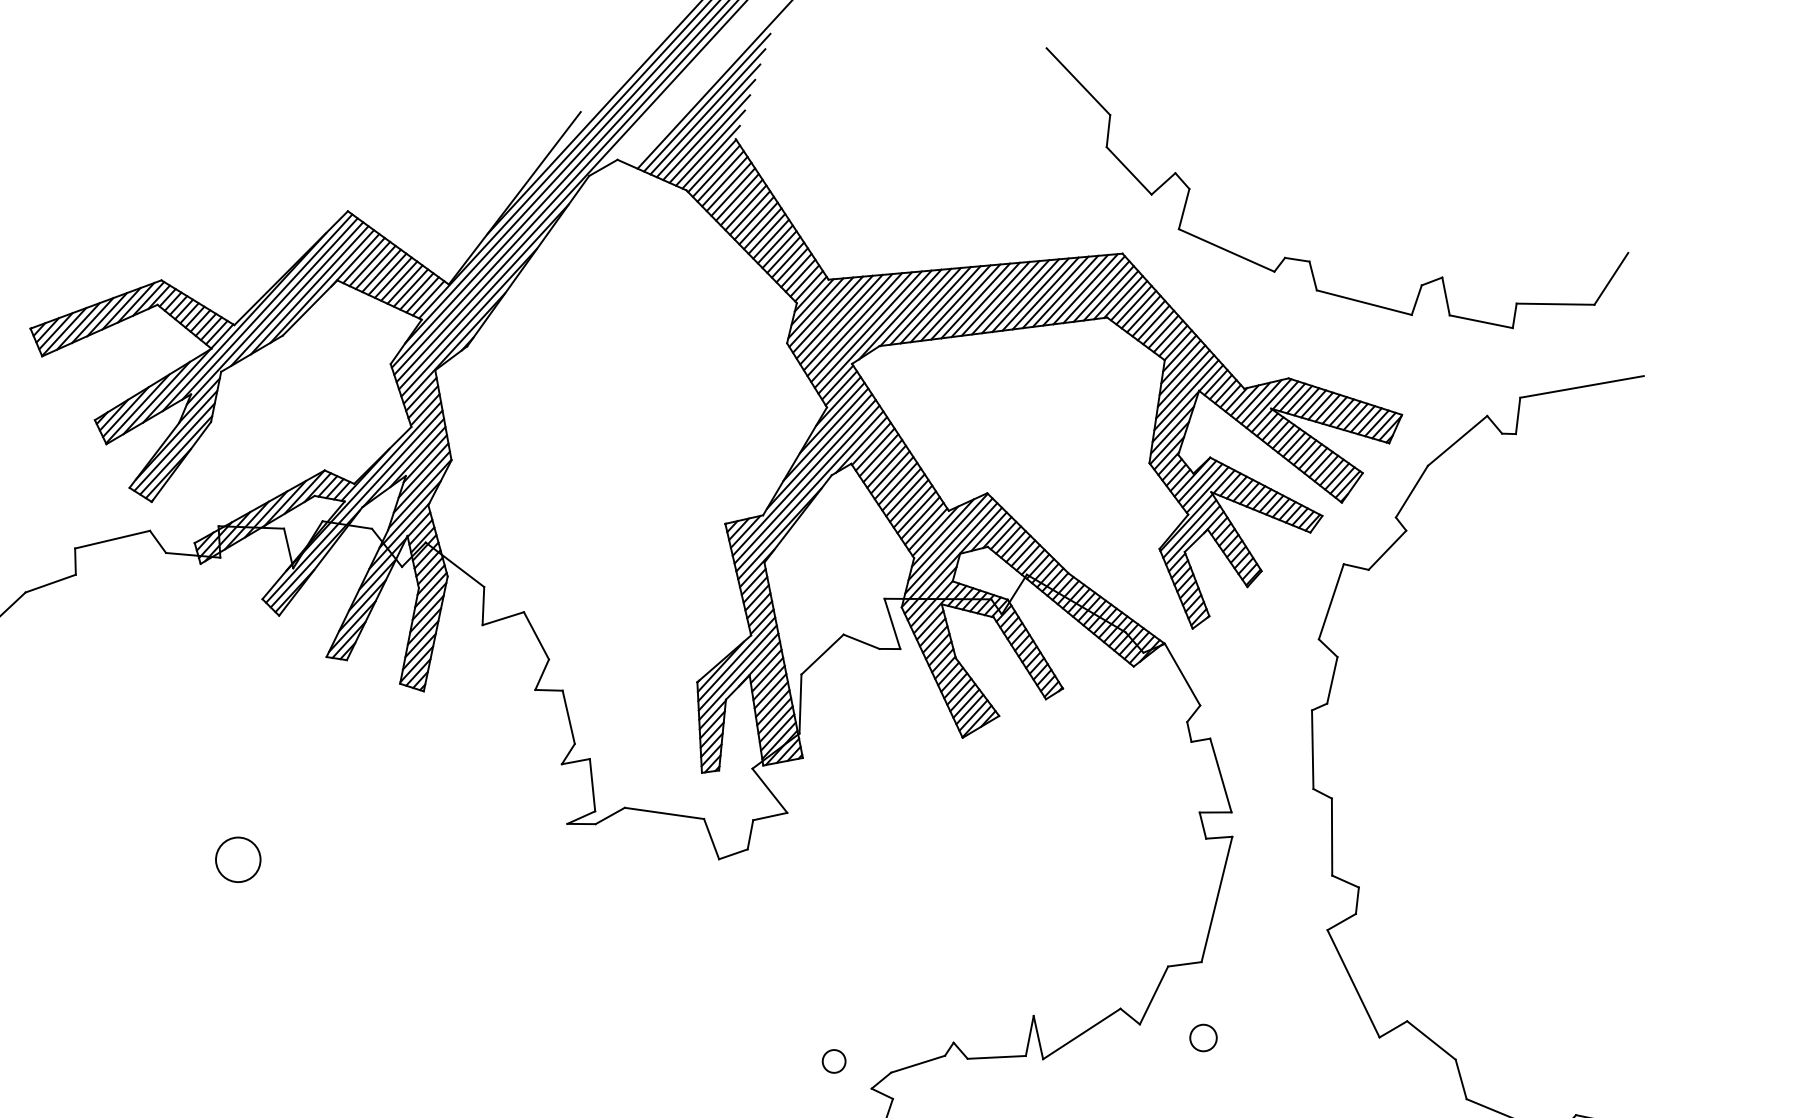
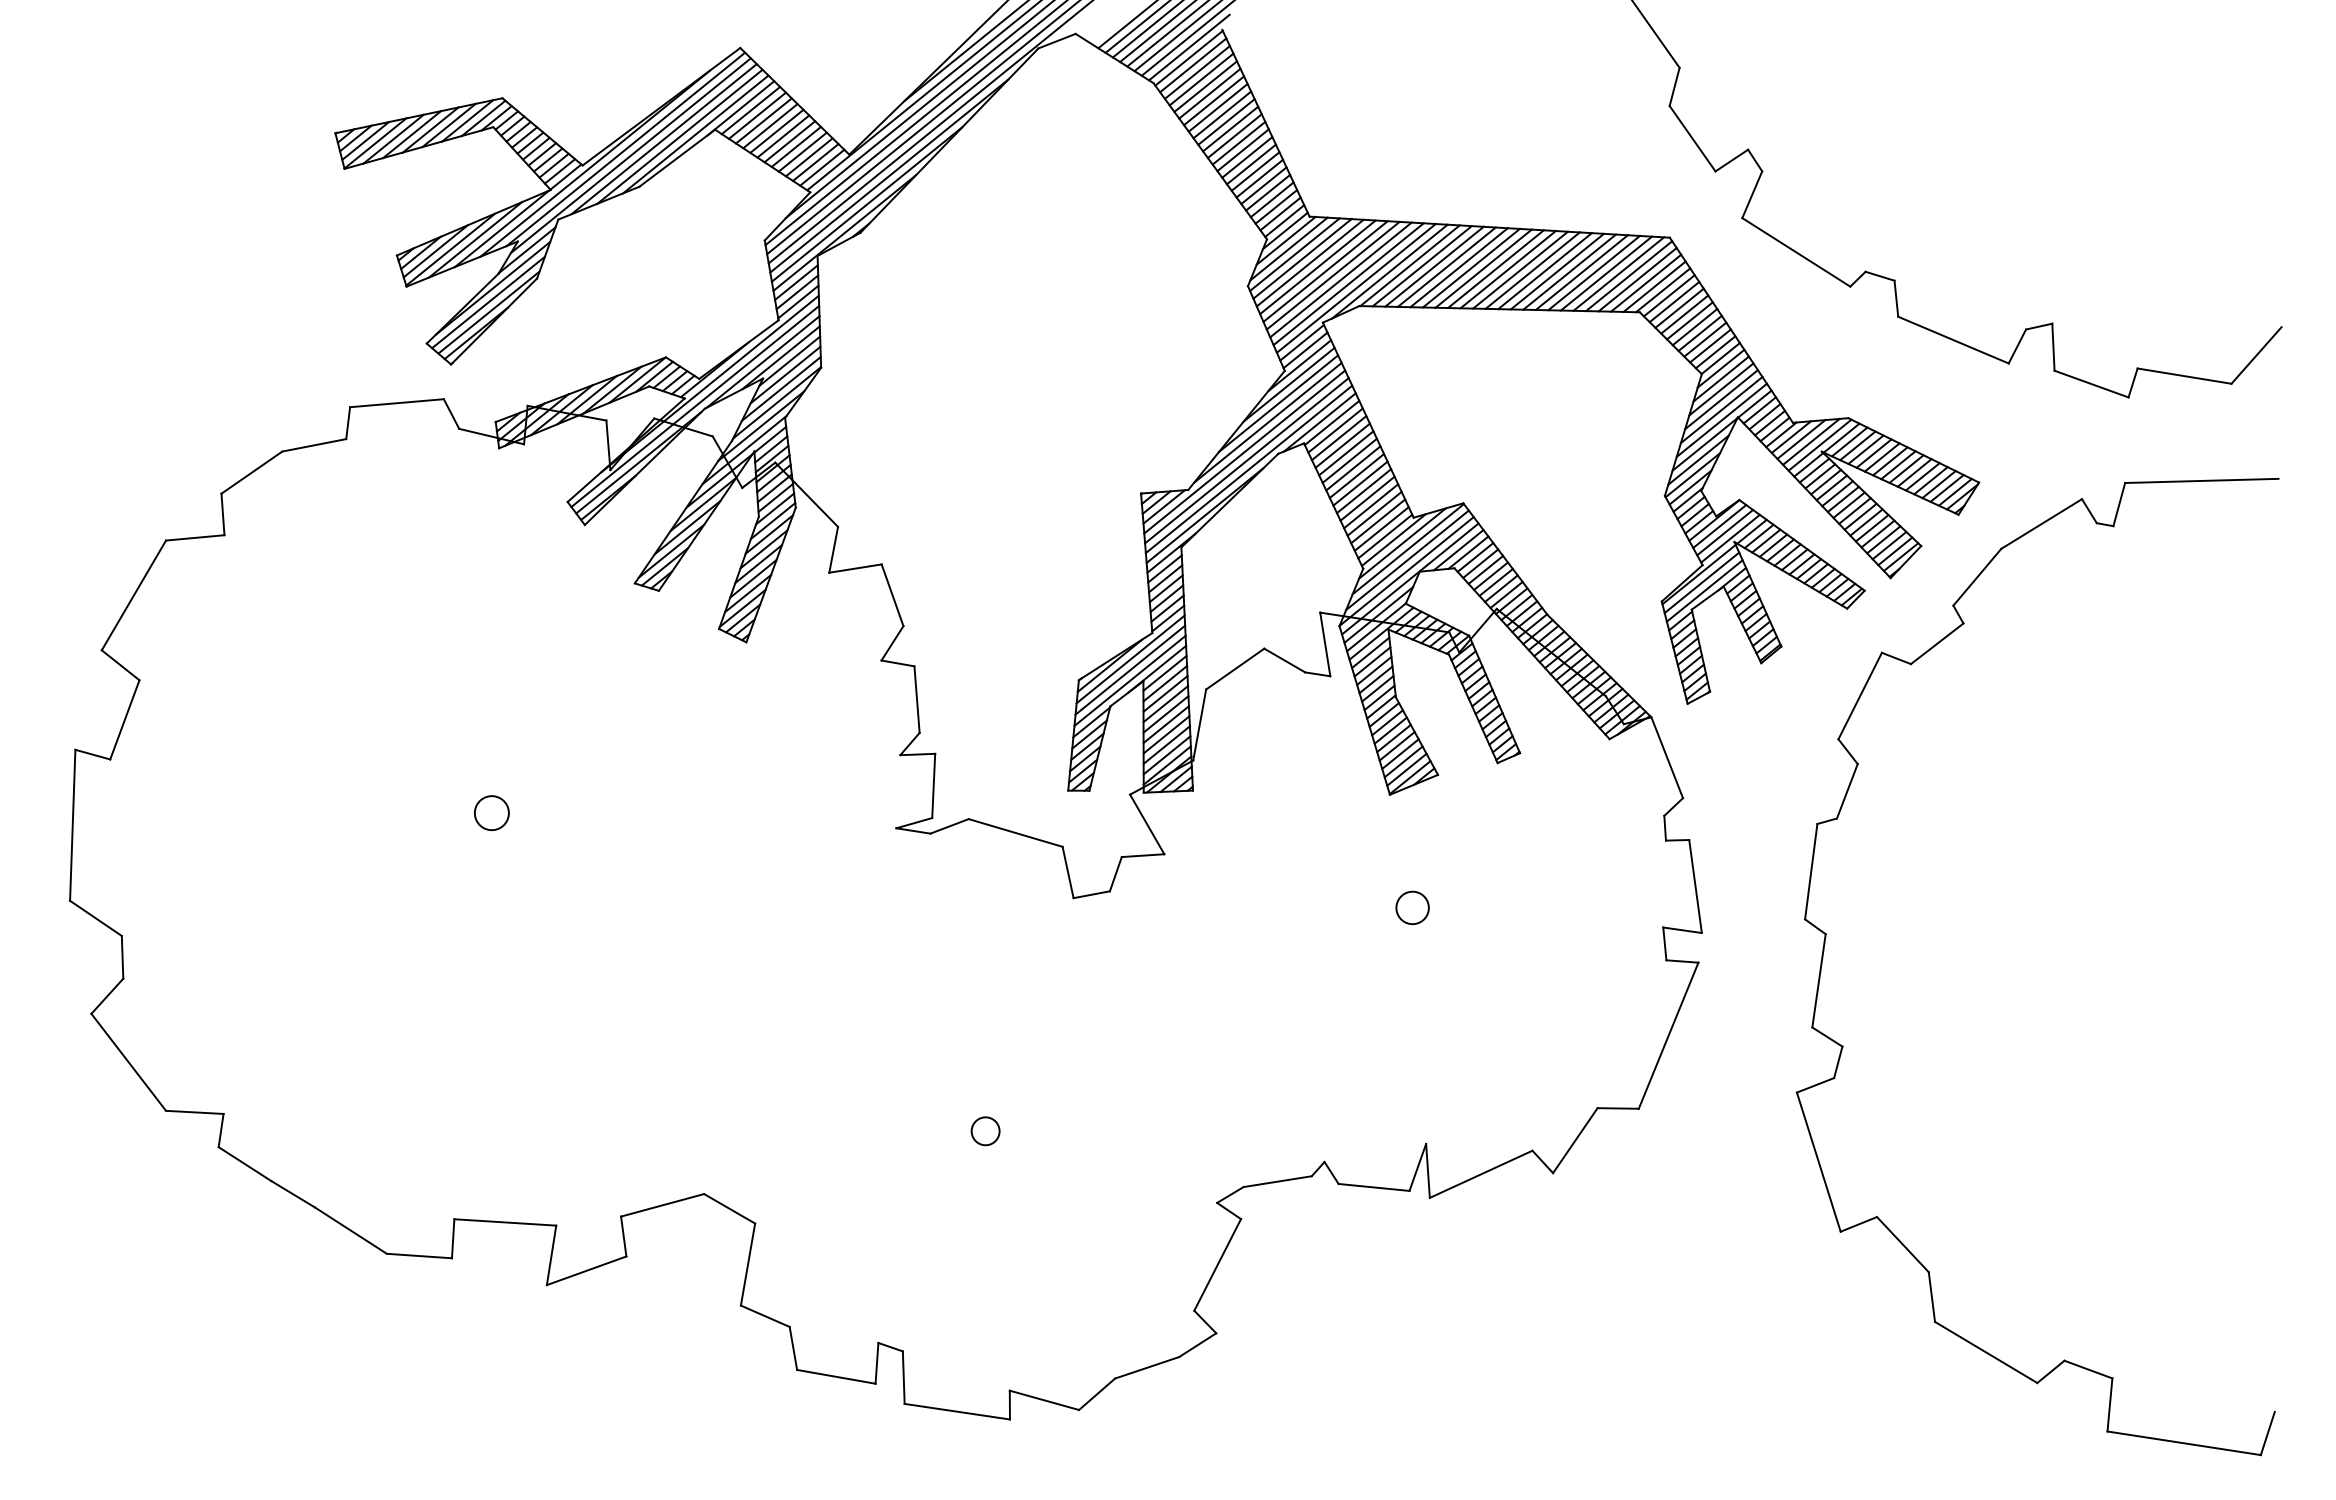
part: (238, 860) -> (491, 813), size x0.62
part: (1203, 1037) -> (1412, 907), moved
part: (834, 1061) -> (985, 1131), moved

